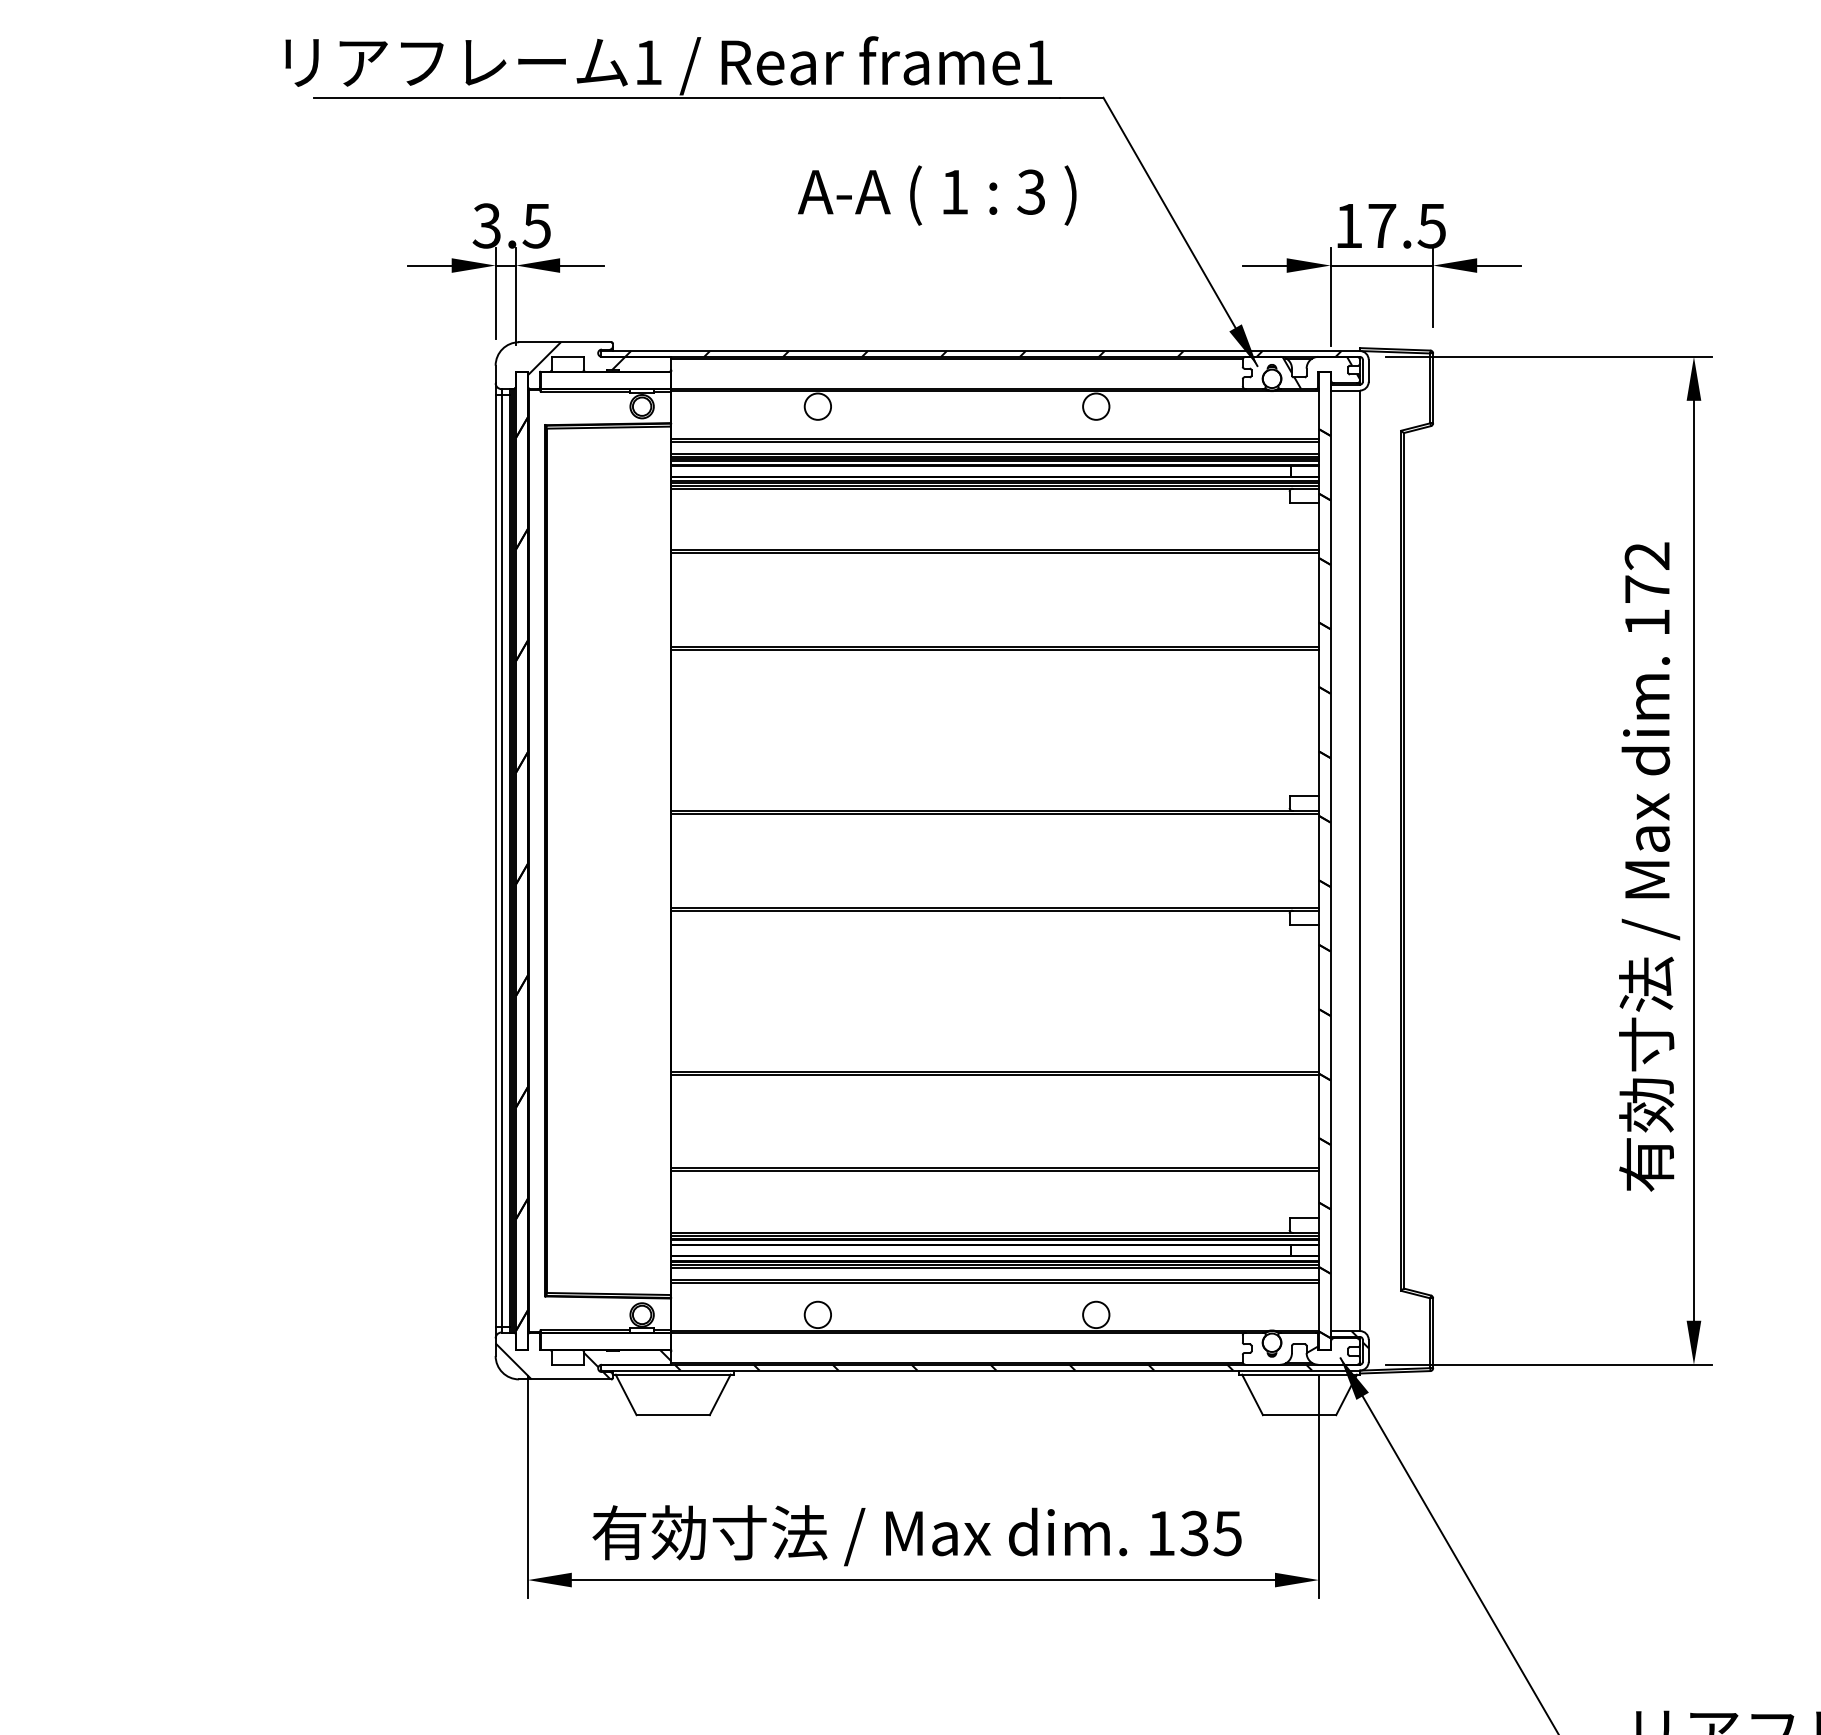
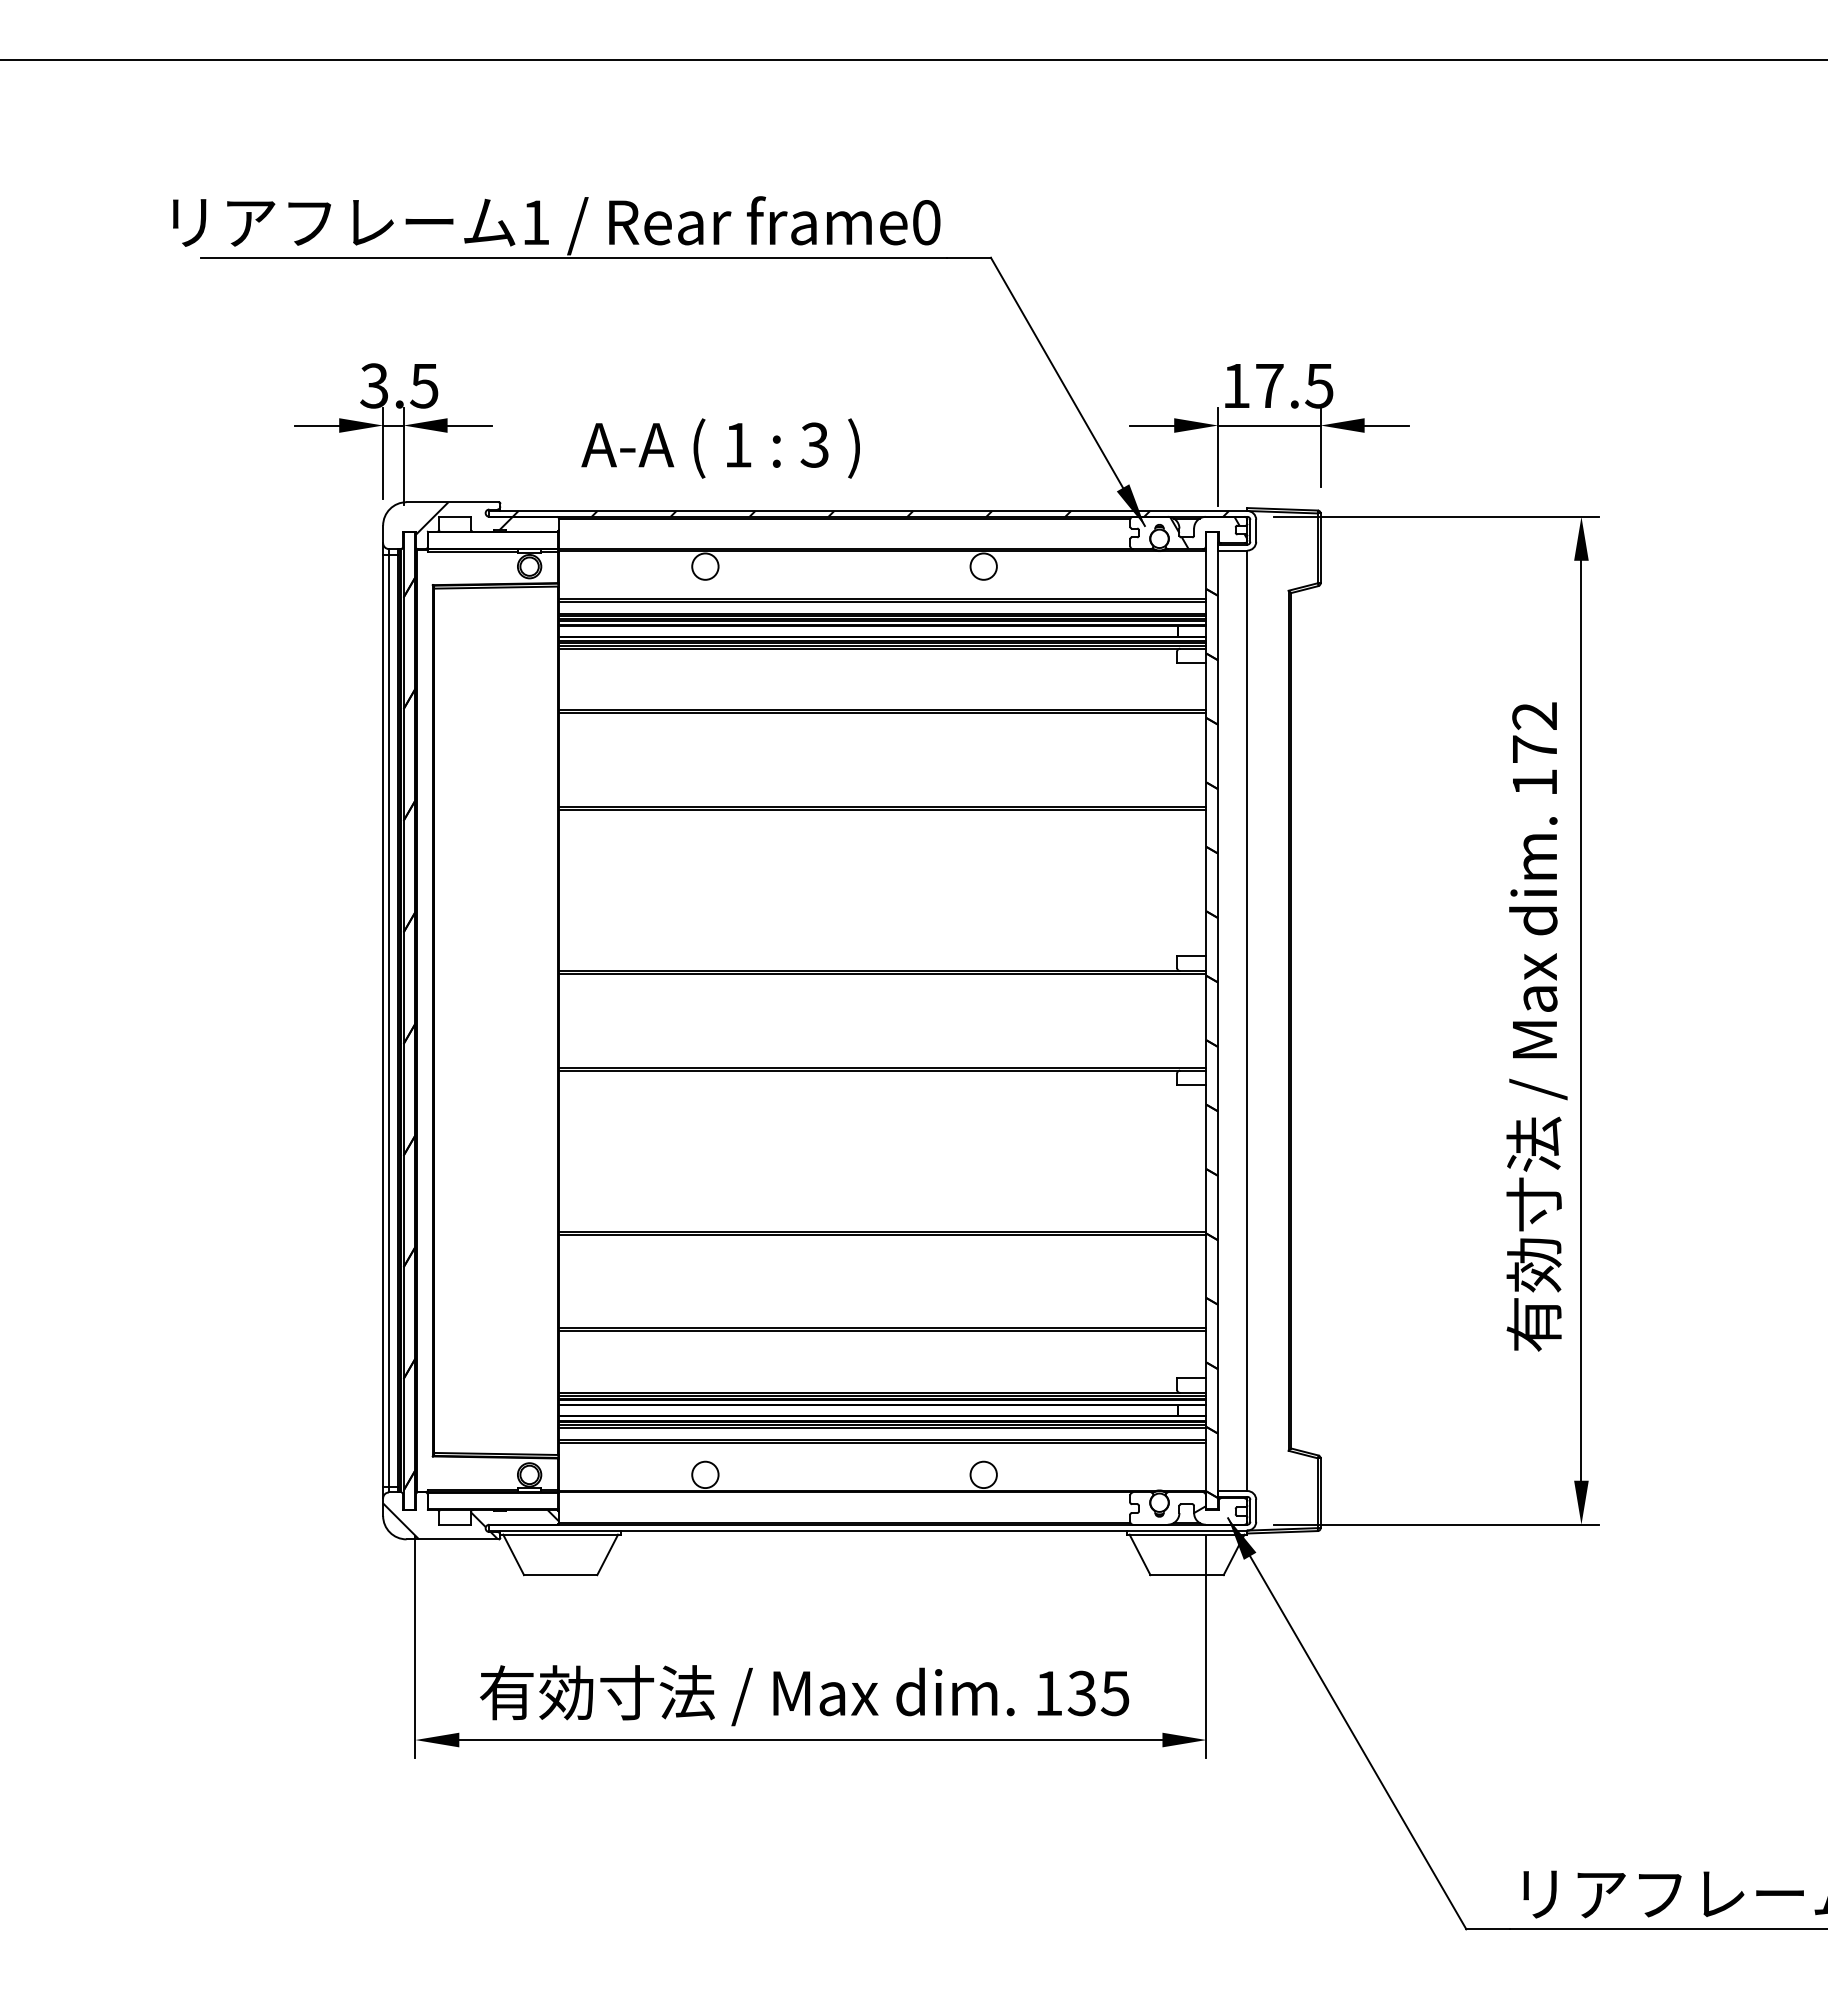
text: (1039, 62) -> (926, 222), frame1 -> frame0
text: (937, 195) -> (720, 448), moved
hatch: (985, 1350) -> (872, 1510), removed

